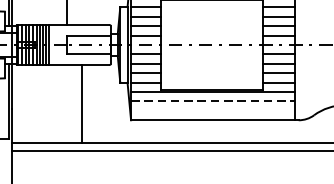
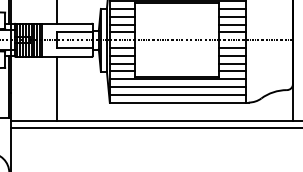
line: (212, 102) -> (177, 87), dashed -> solid
line: (81, 103) -> (56, 88), moved
line: (212, 110) -> (177, 94), added

